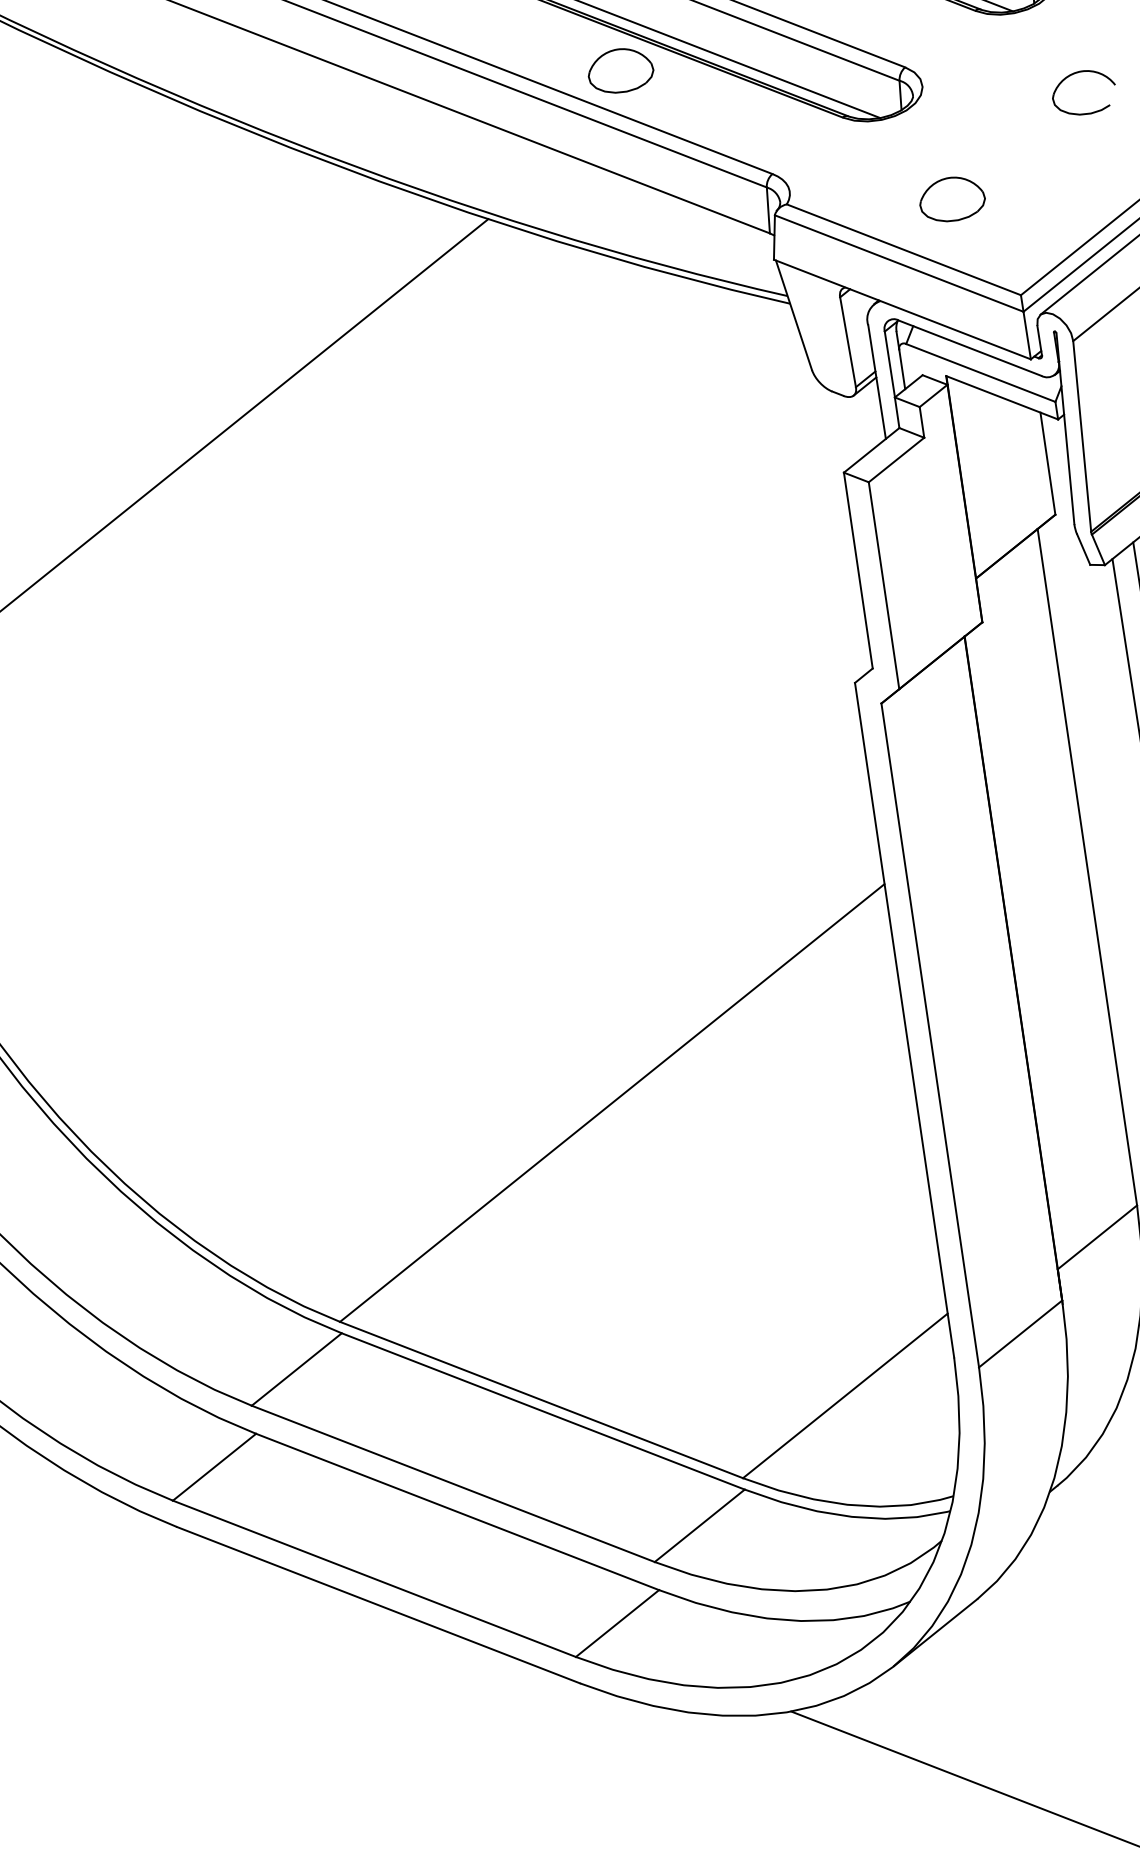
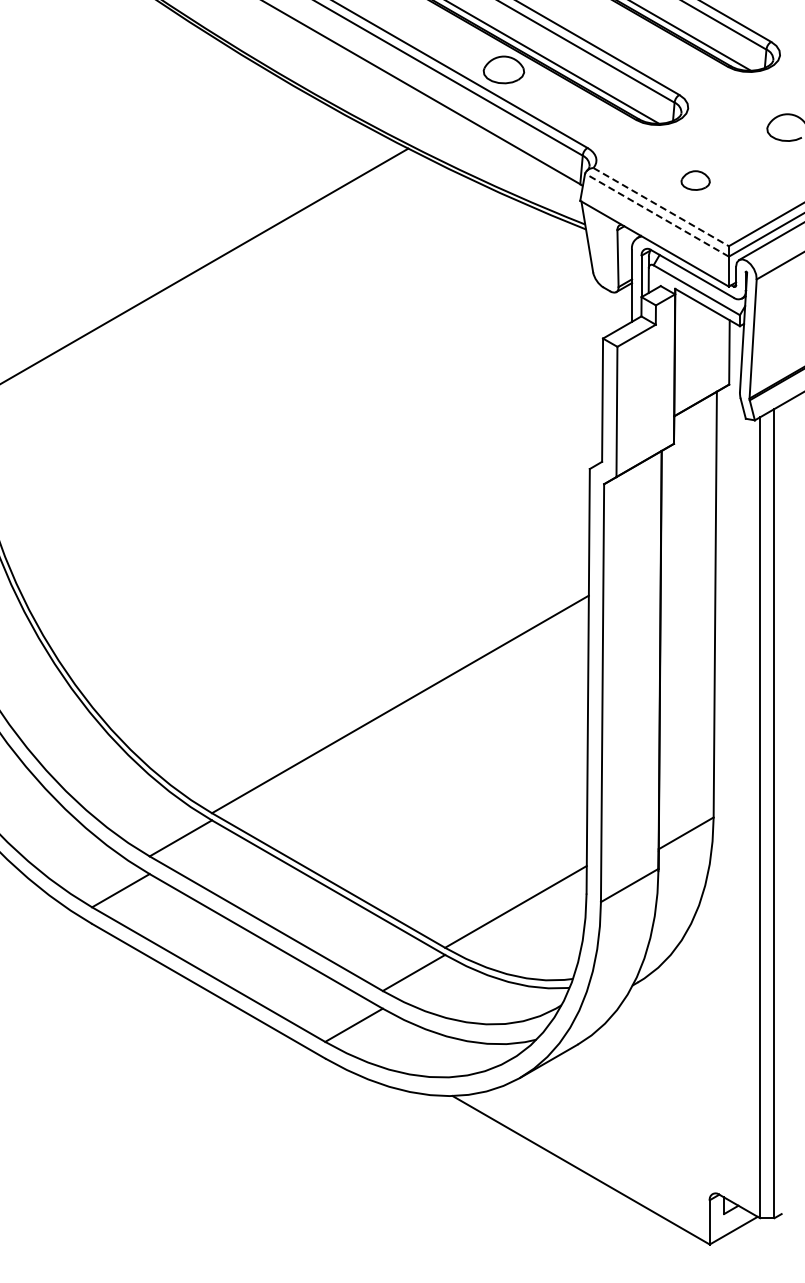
part: (951, 199) -> (695, 180), size x0.7
line: (904, 250) -> (661, 207), solid -> dashed
line: (898, 262) -> (656, 214), solid -> dashed

